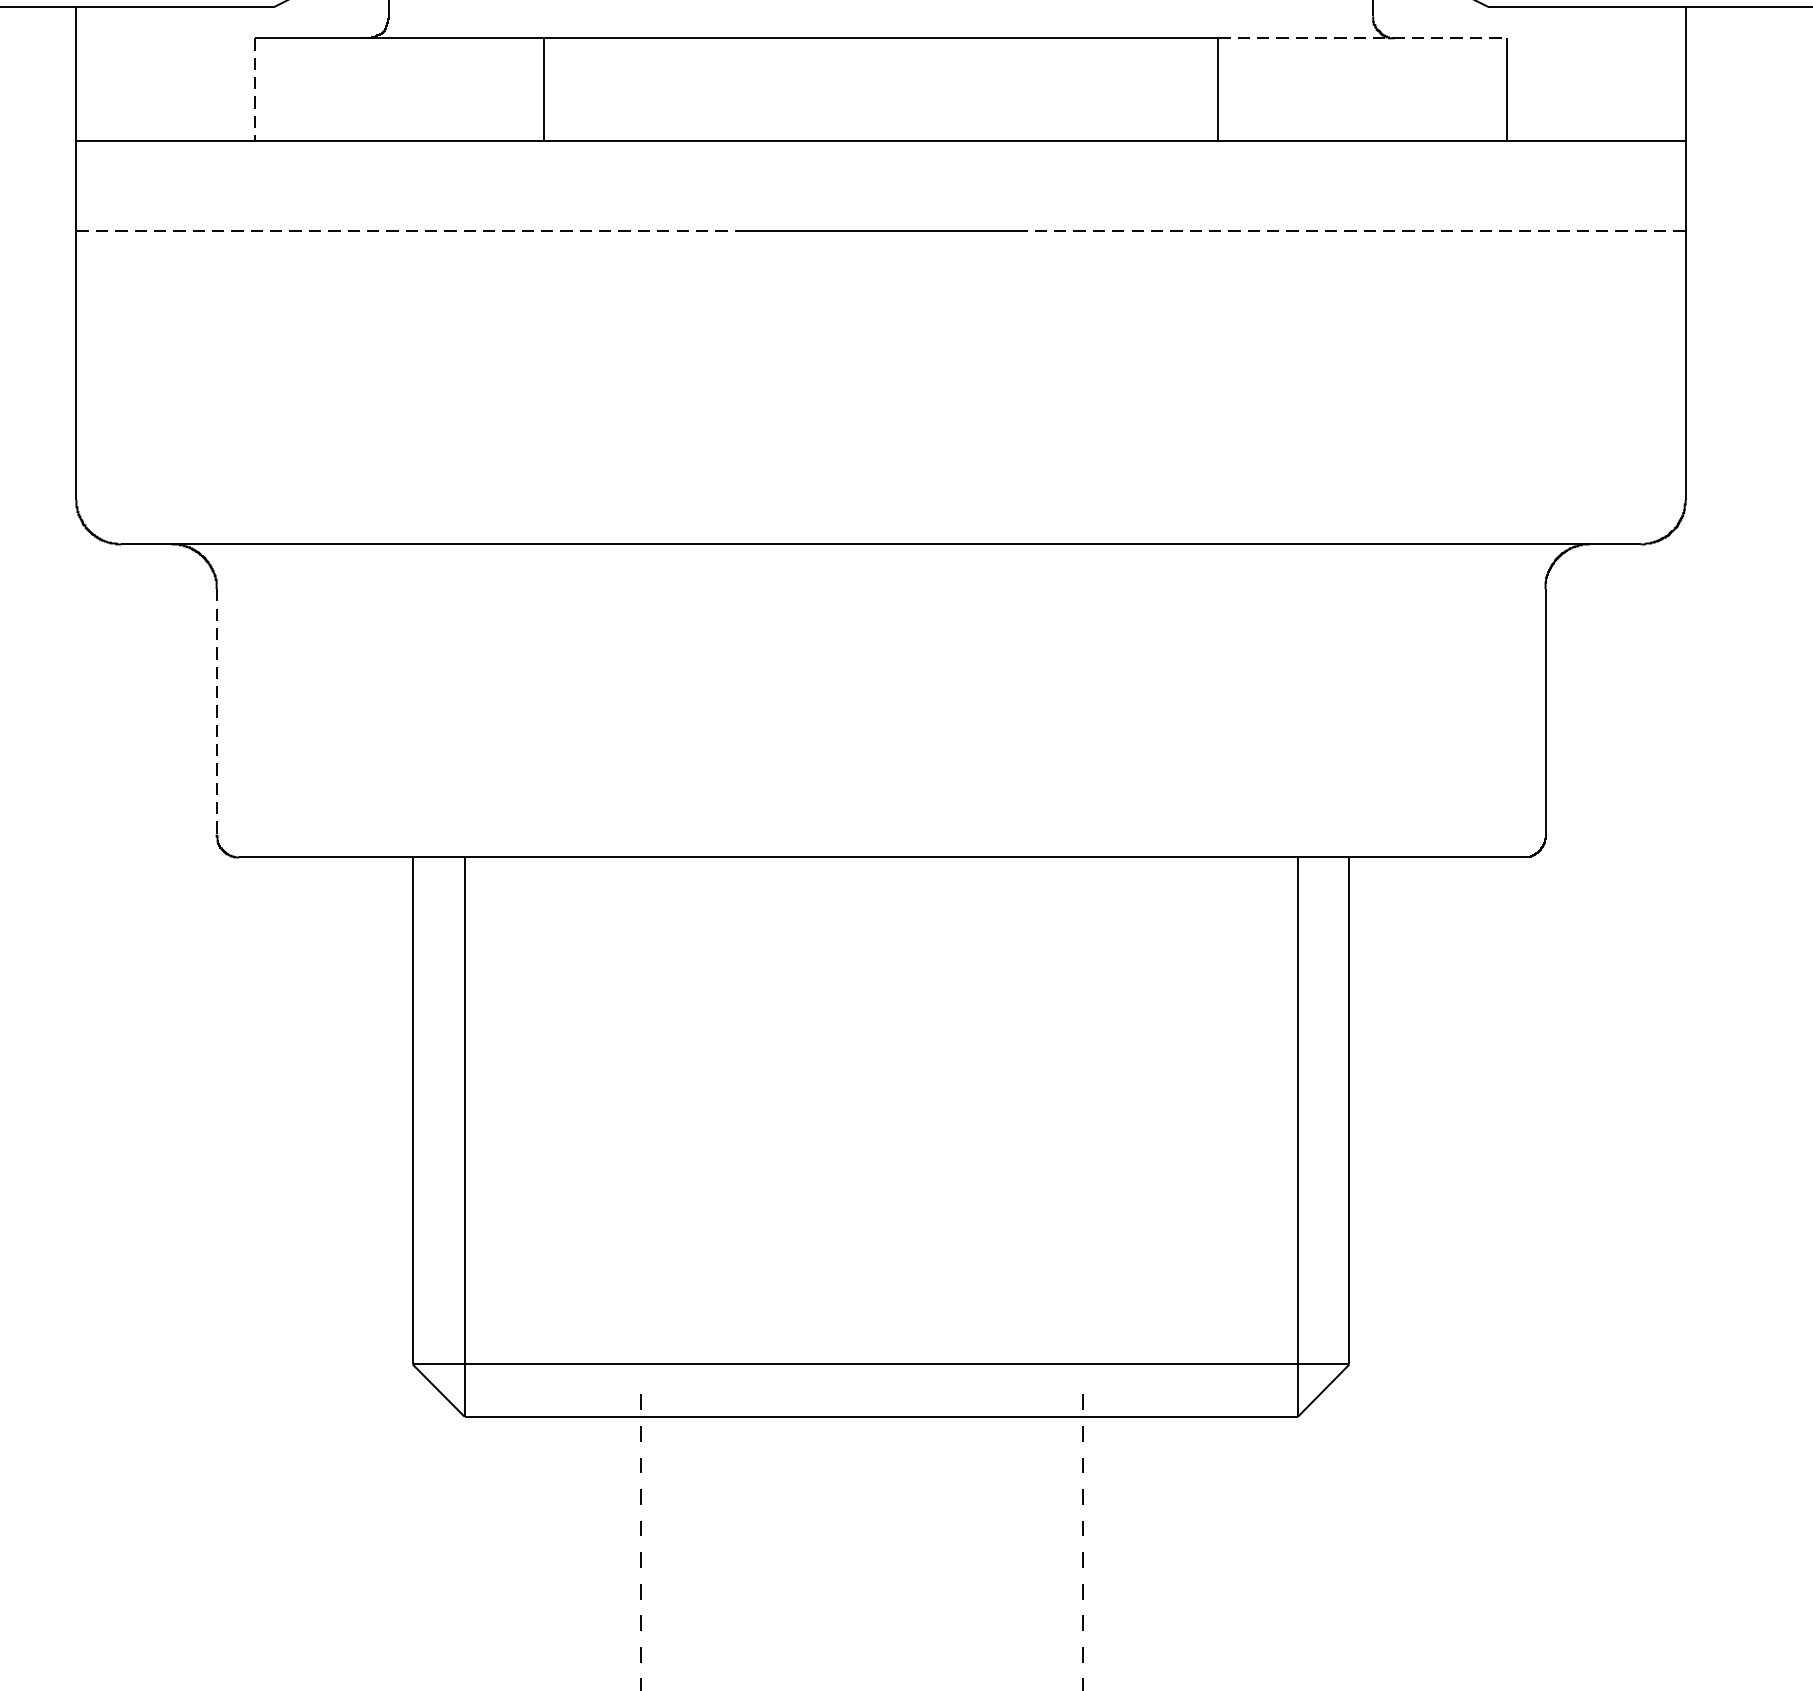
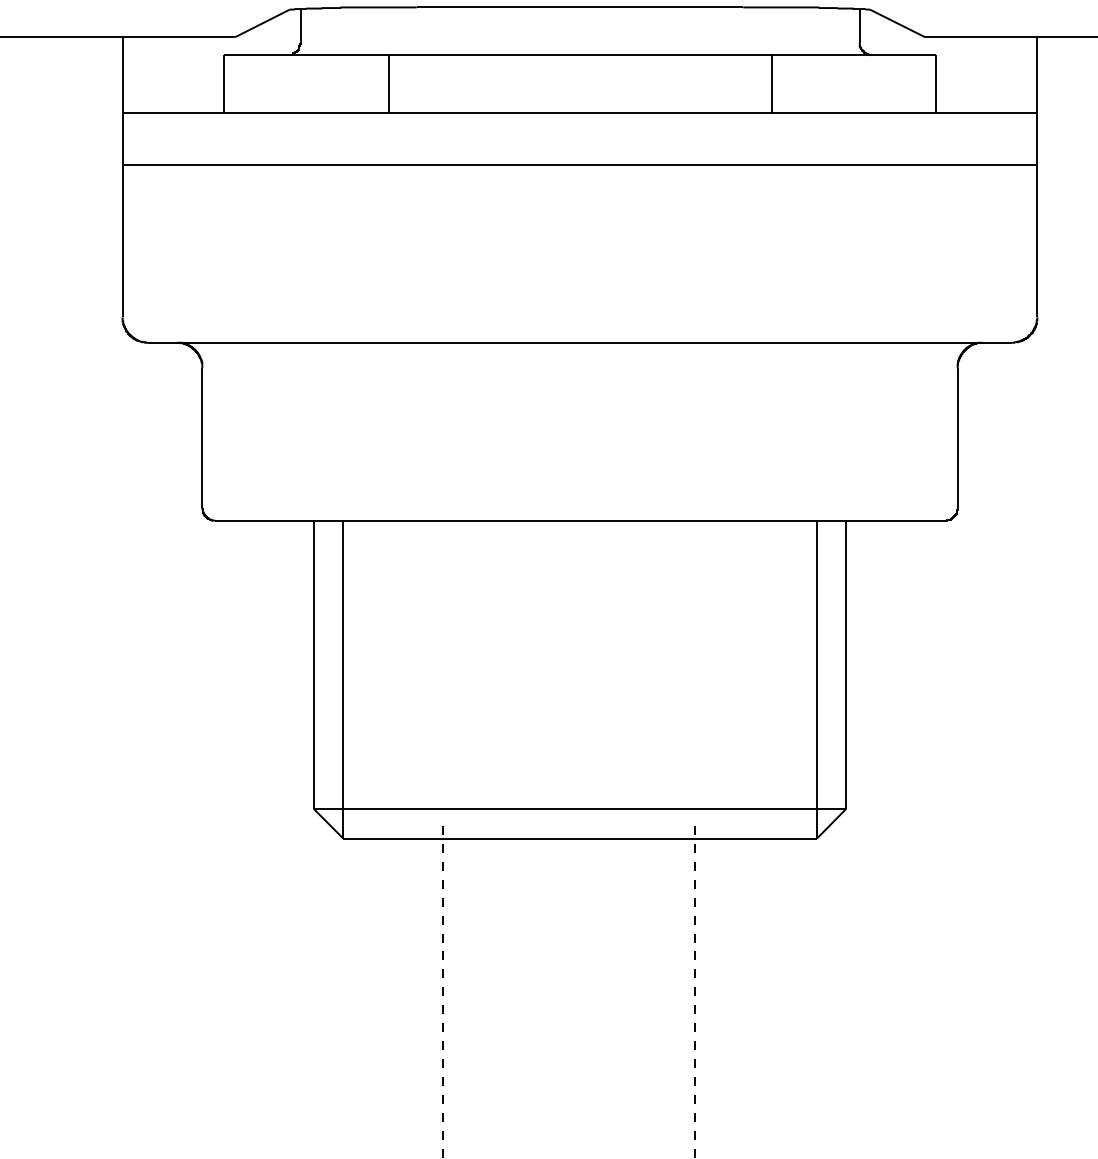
line: (1363, 39) -> (854, 55), dashed -> solid
line: (255, 90) -> (224, 84), dashed -> solid
line: (412, 230) -> (313, 164), dashed -> solid
line: (1349, 230) -> (846, 164), dashed -> solid
line: (216, 711) -> (202, 437), dashed -> solid

